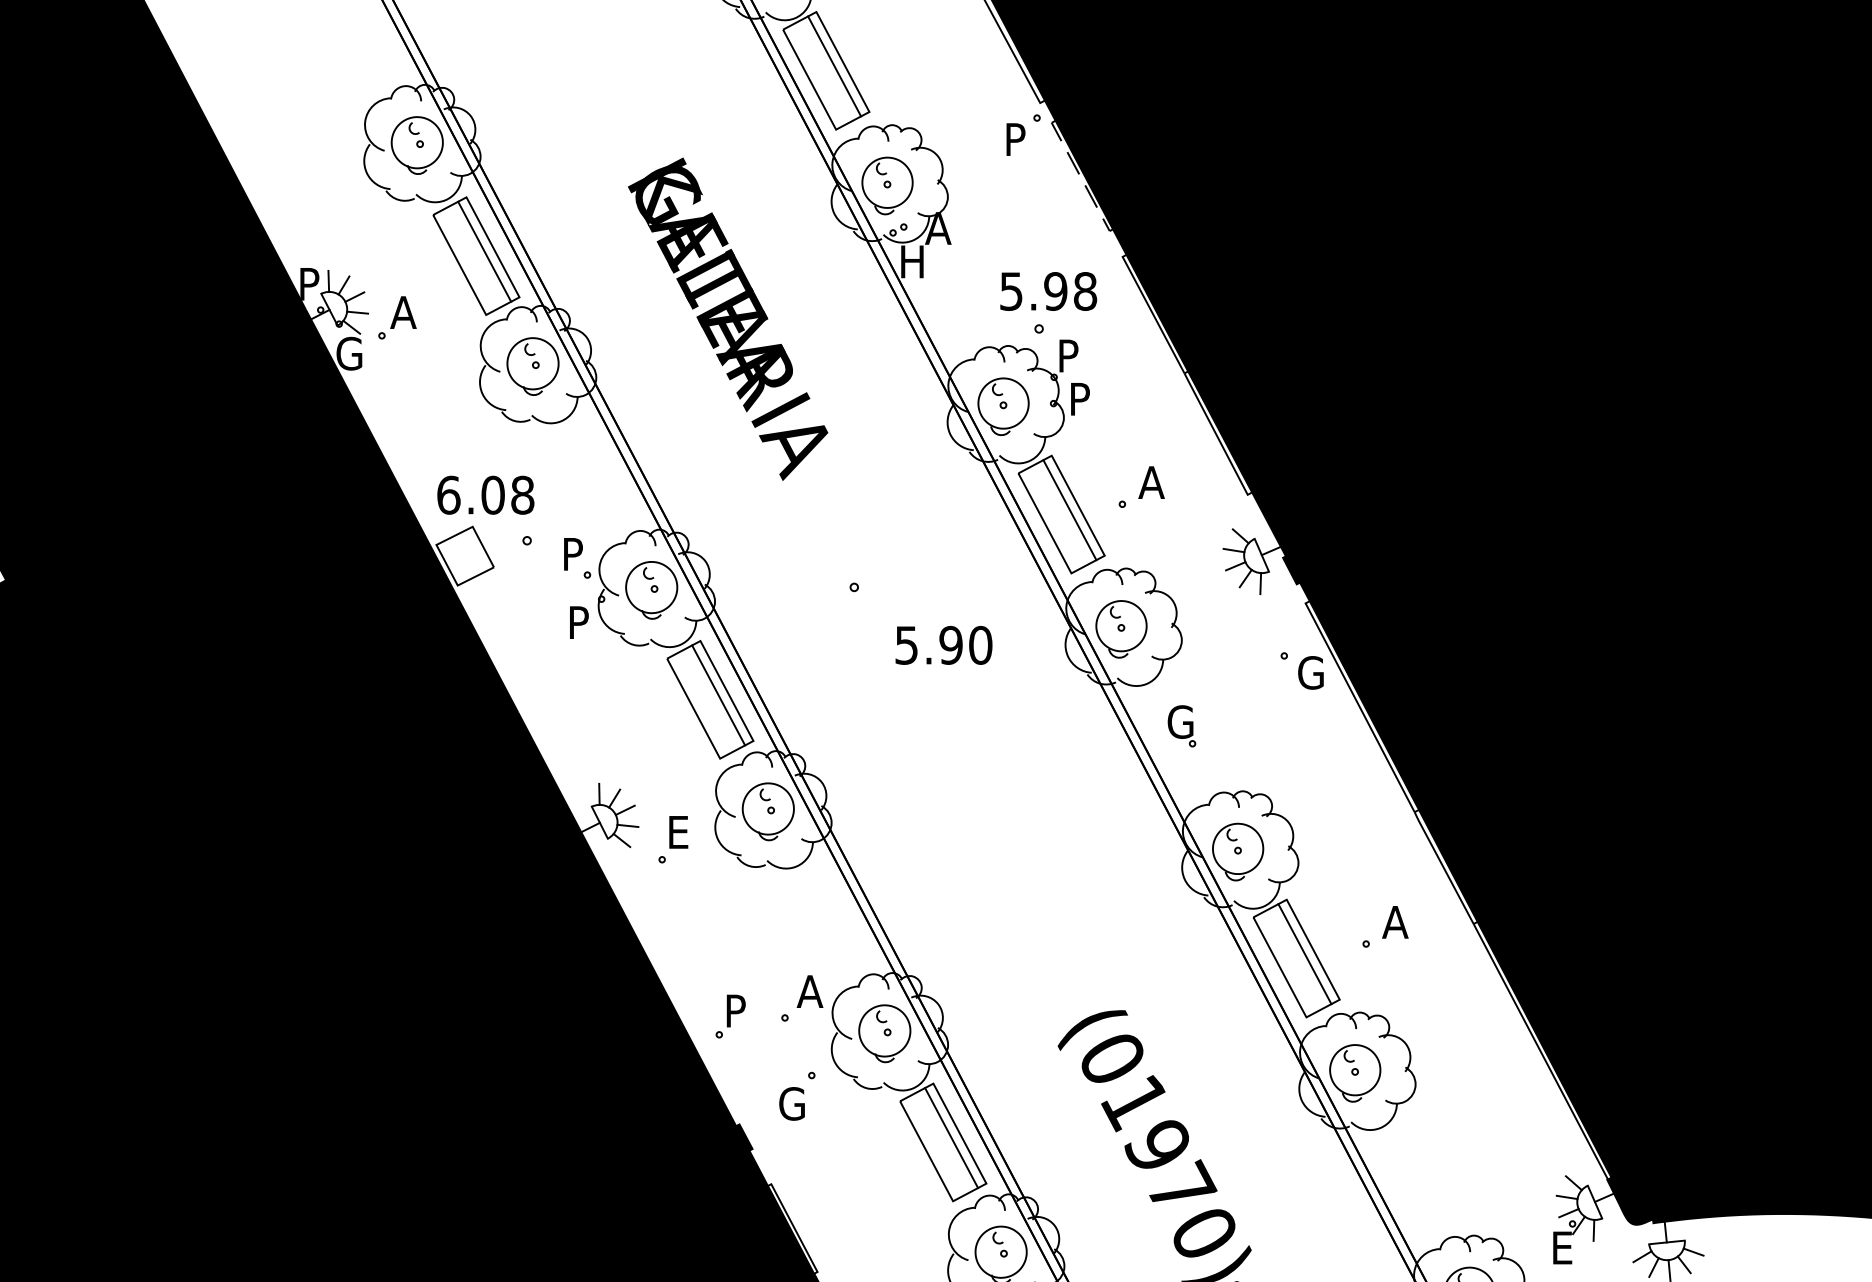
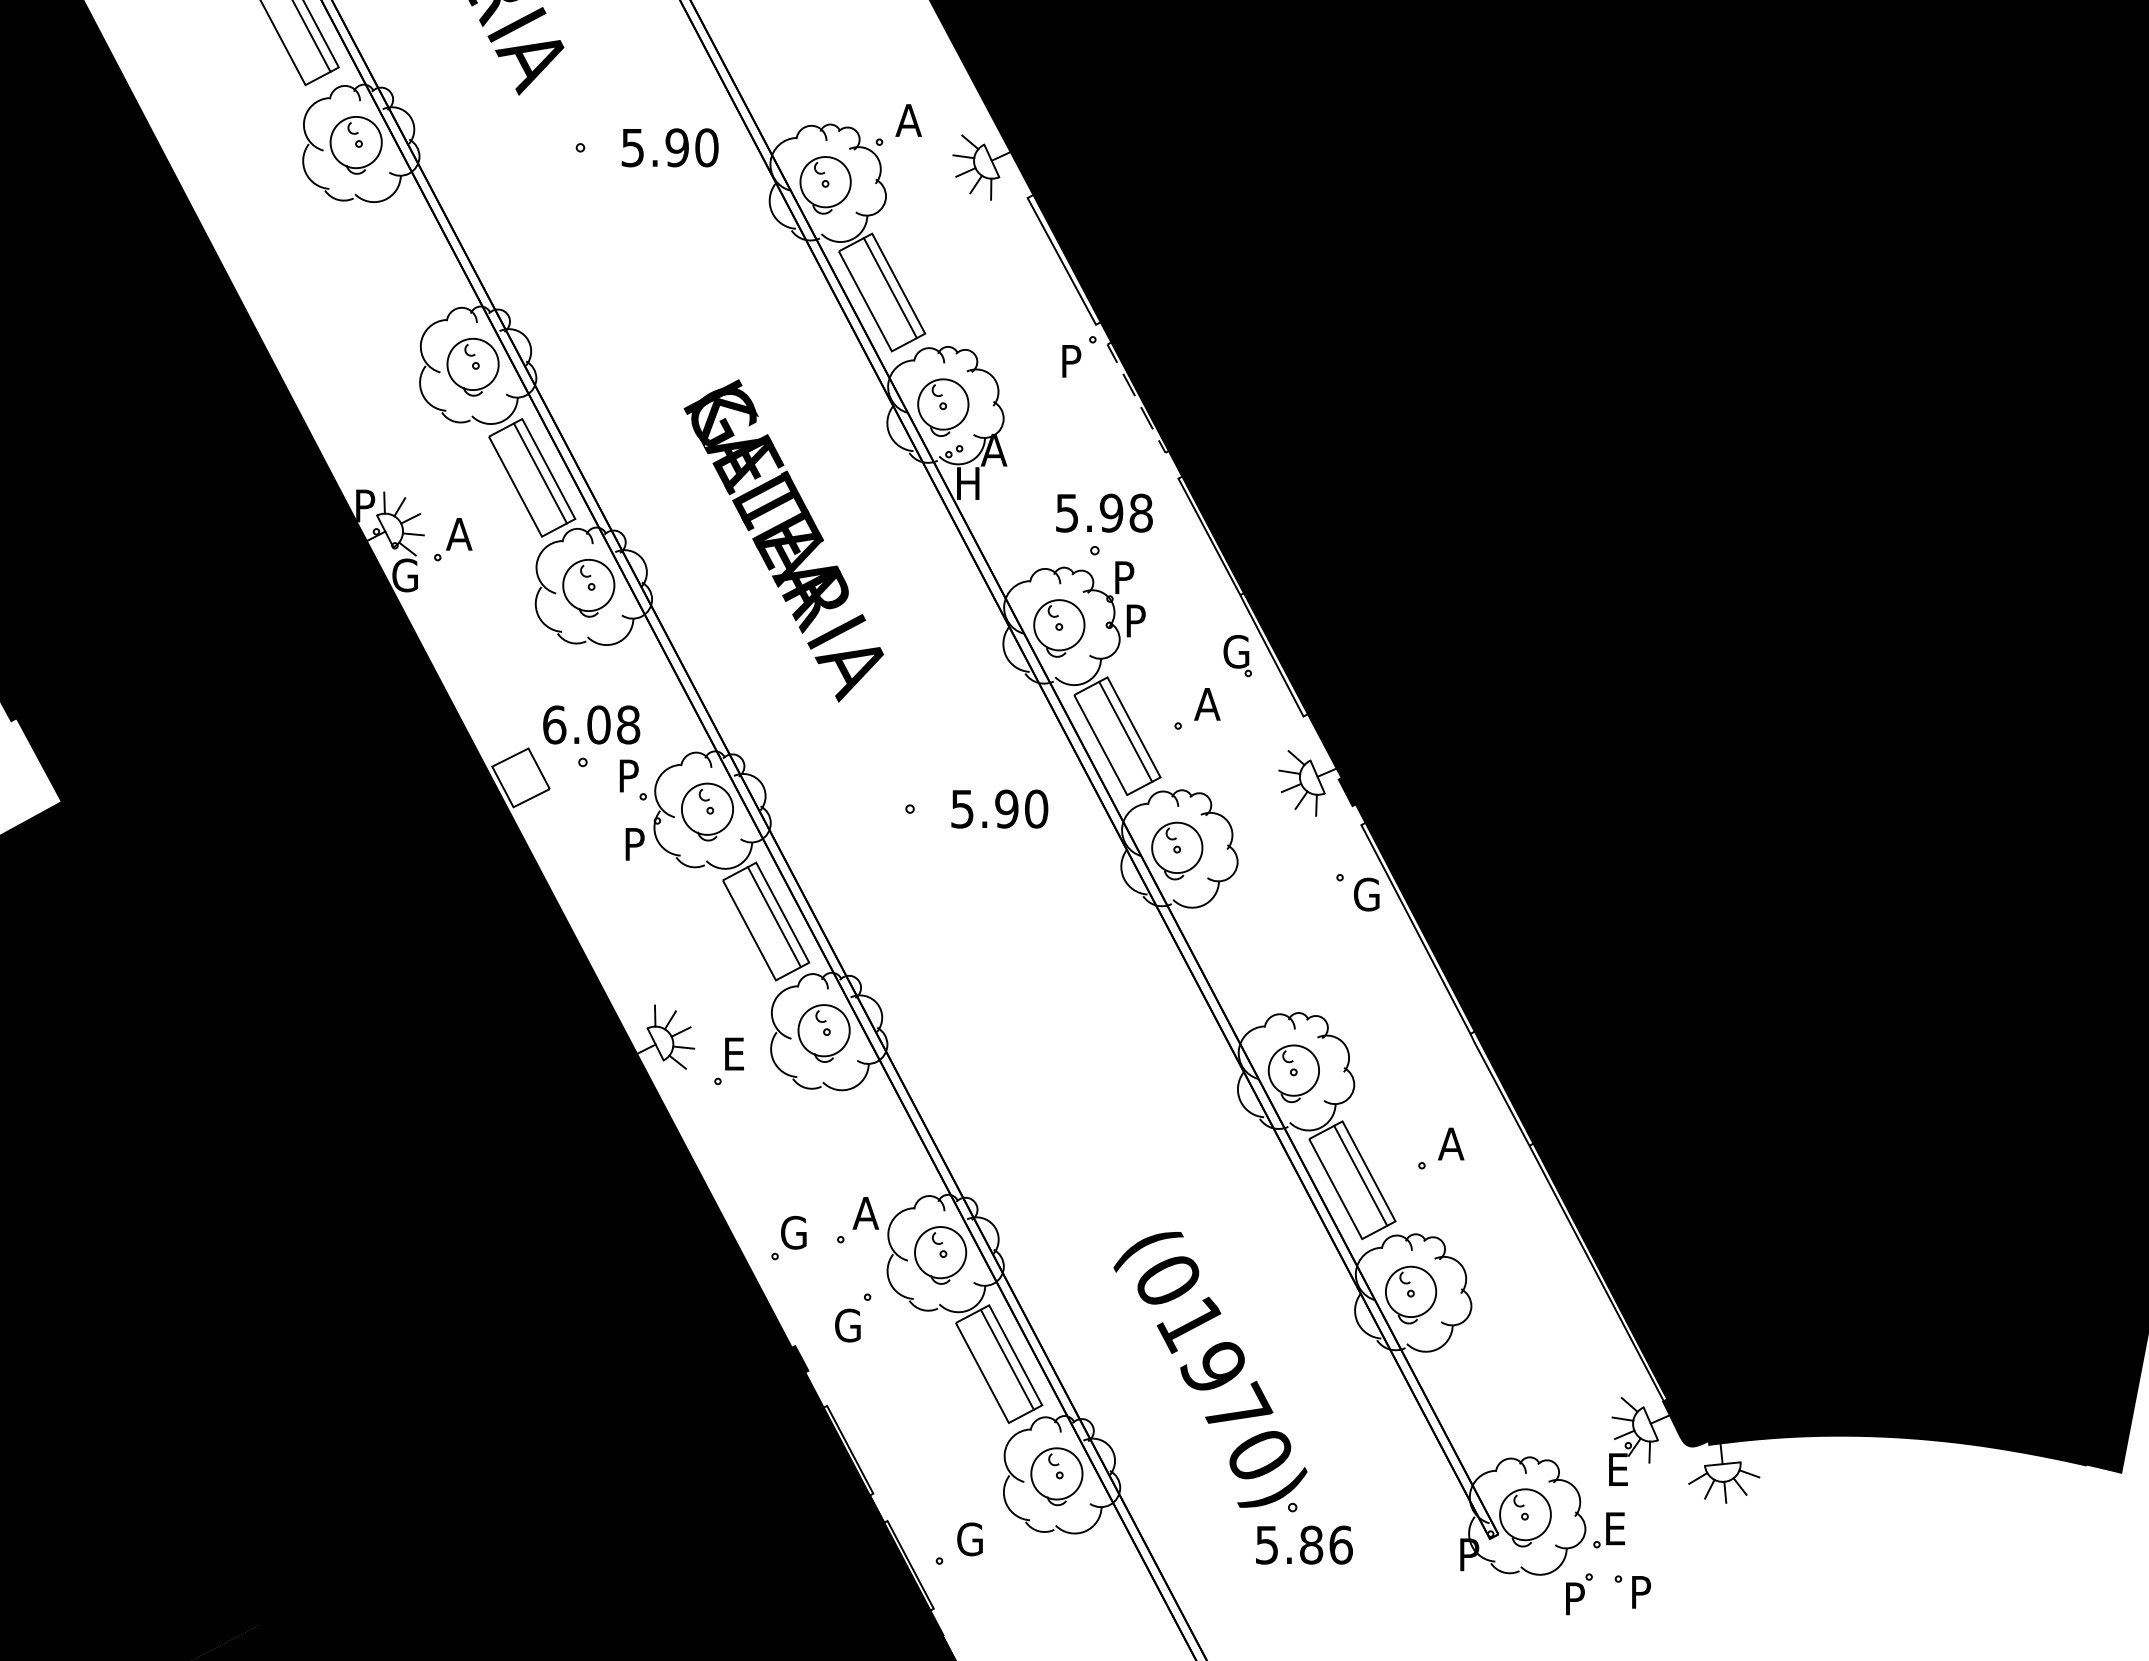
text: (485, 494) -> (591, 724), moved
text: (943, 644) -> (999, 808), moved
part: (1181, 726) -> (1237, 656), moved
text: (737, 1010) -> (793, 1232), P -> G

